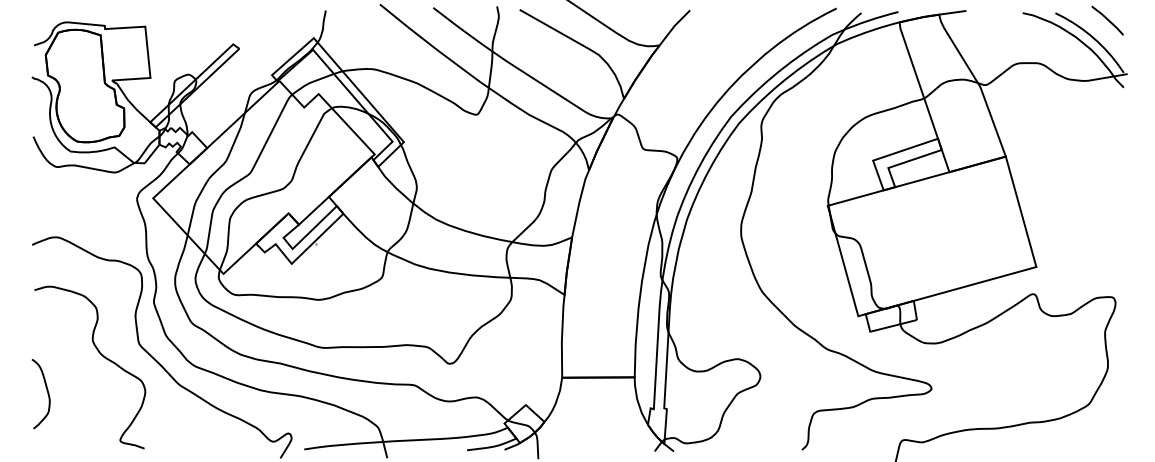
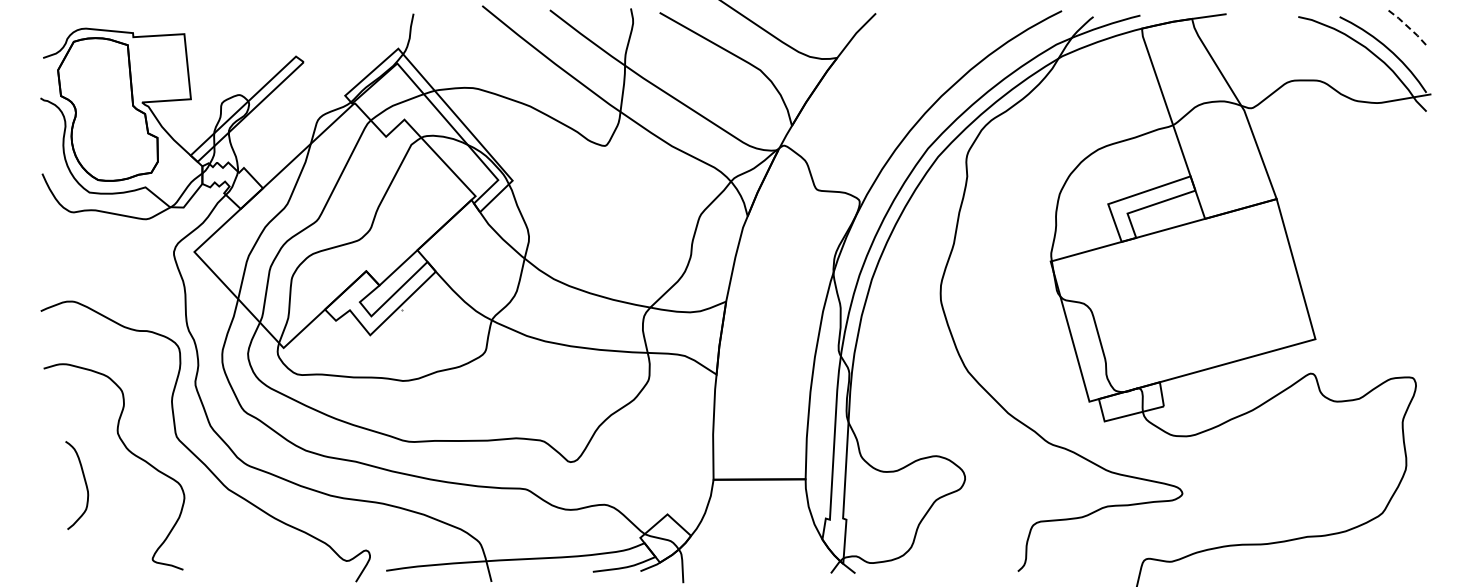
line: (1108, 19) -> (1406, 25), solid -> dashed
curve: (46, 391) -> (84, 482), moved

